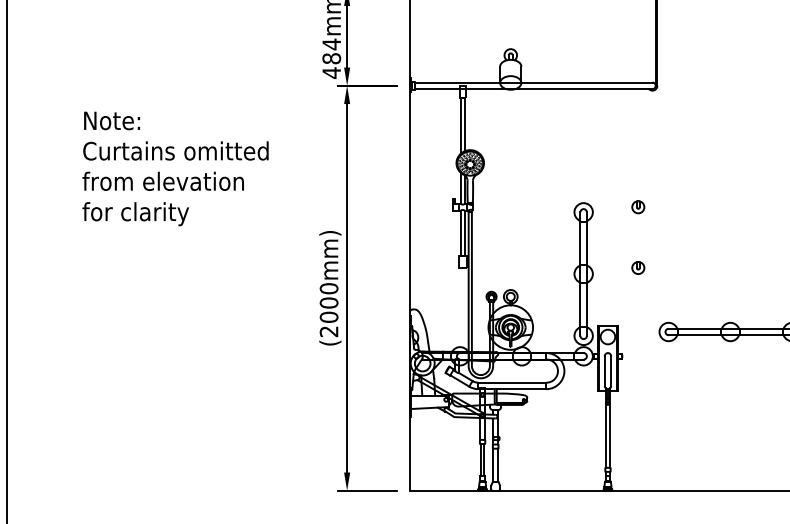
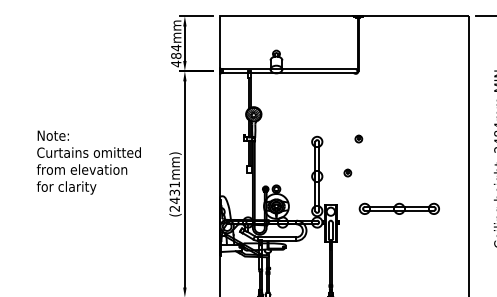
text: (174, 168) -> (88, 162), moved
part: (637, 206) -> (358, 138), moved
text: (328, 302) -> (174, 192), (2000mm) -> (2431mm)

